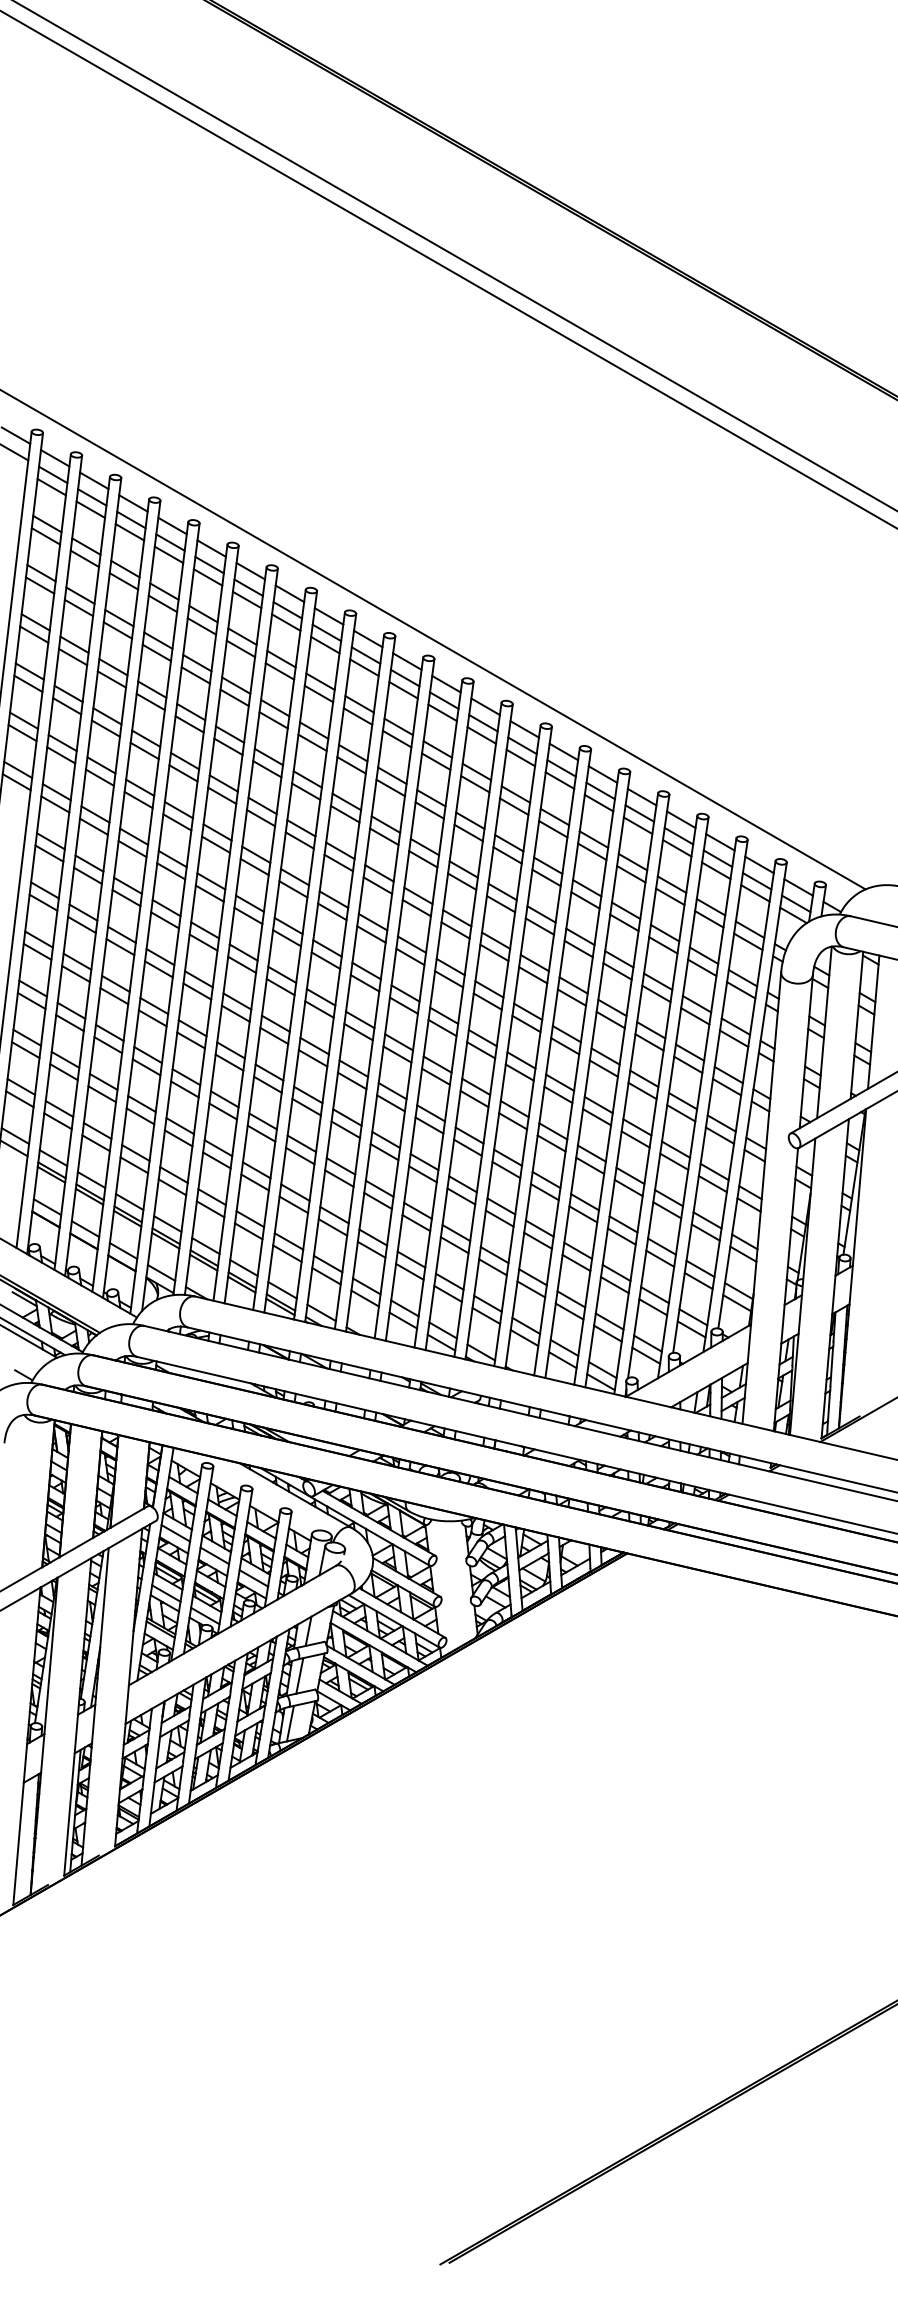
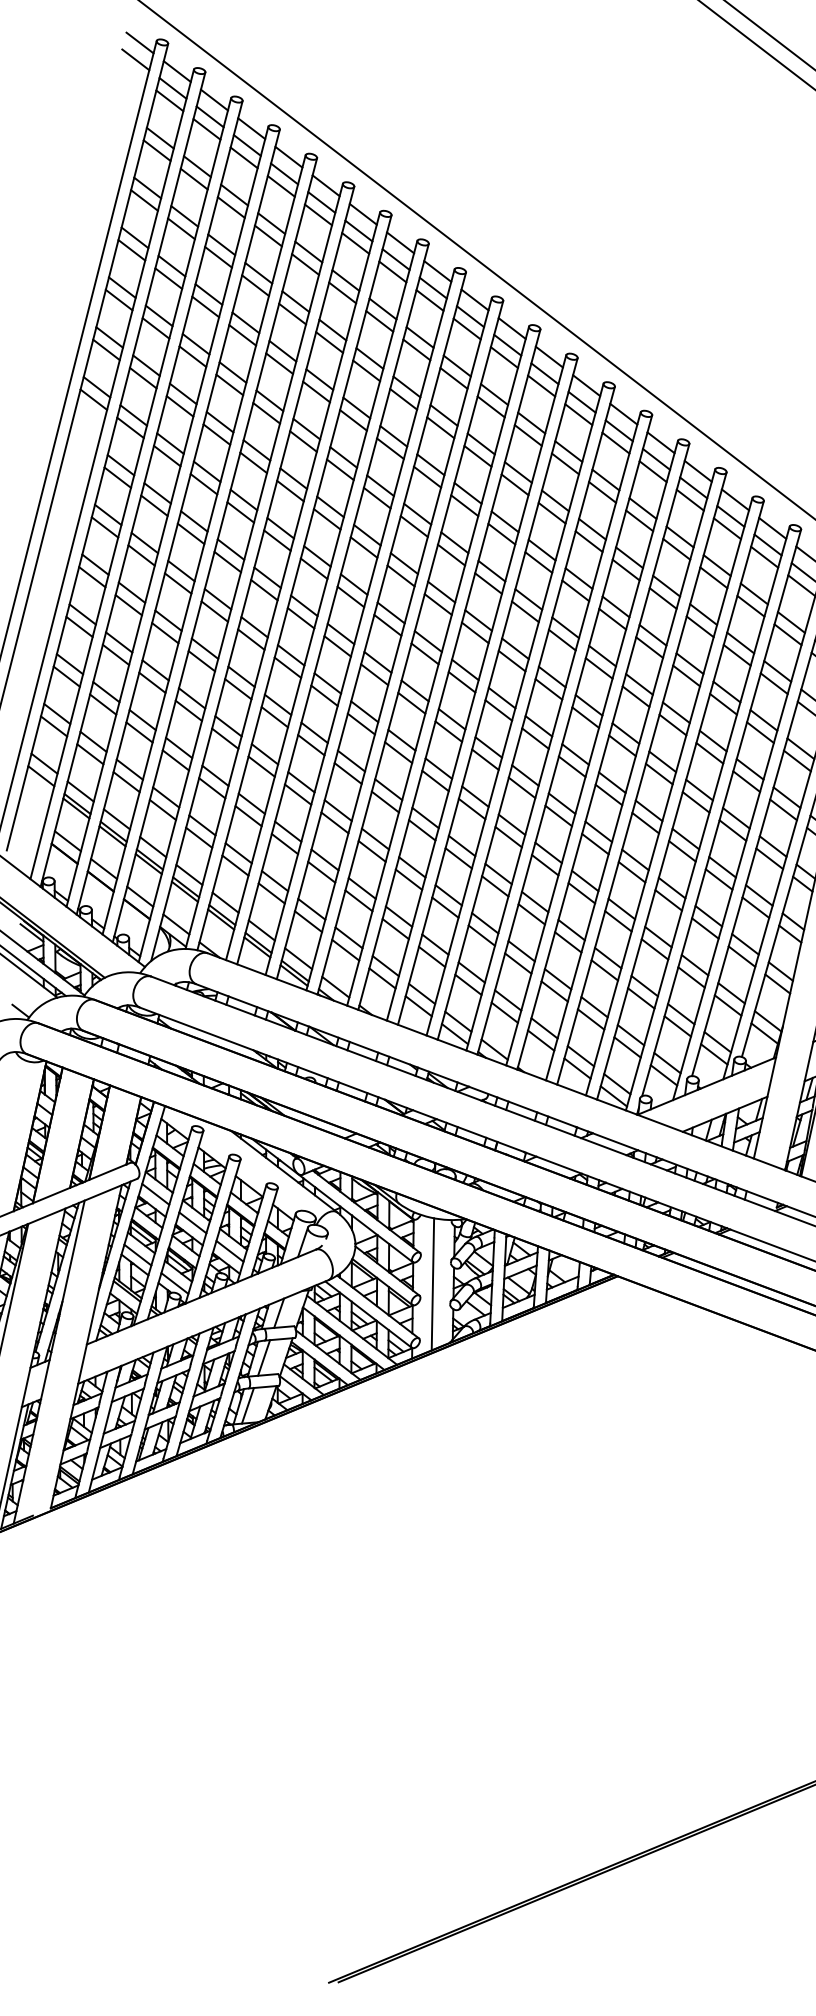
line: (451, 1584) -> (432, 1284), added

